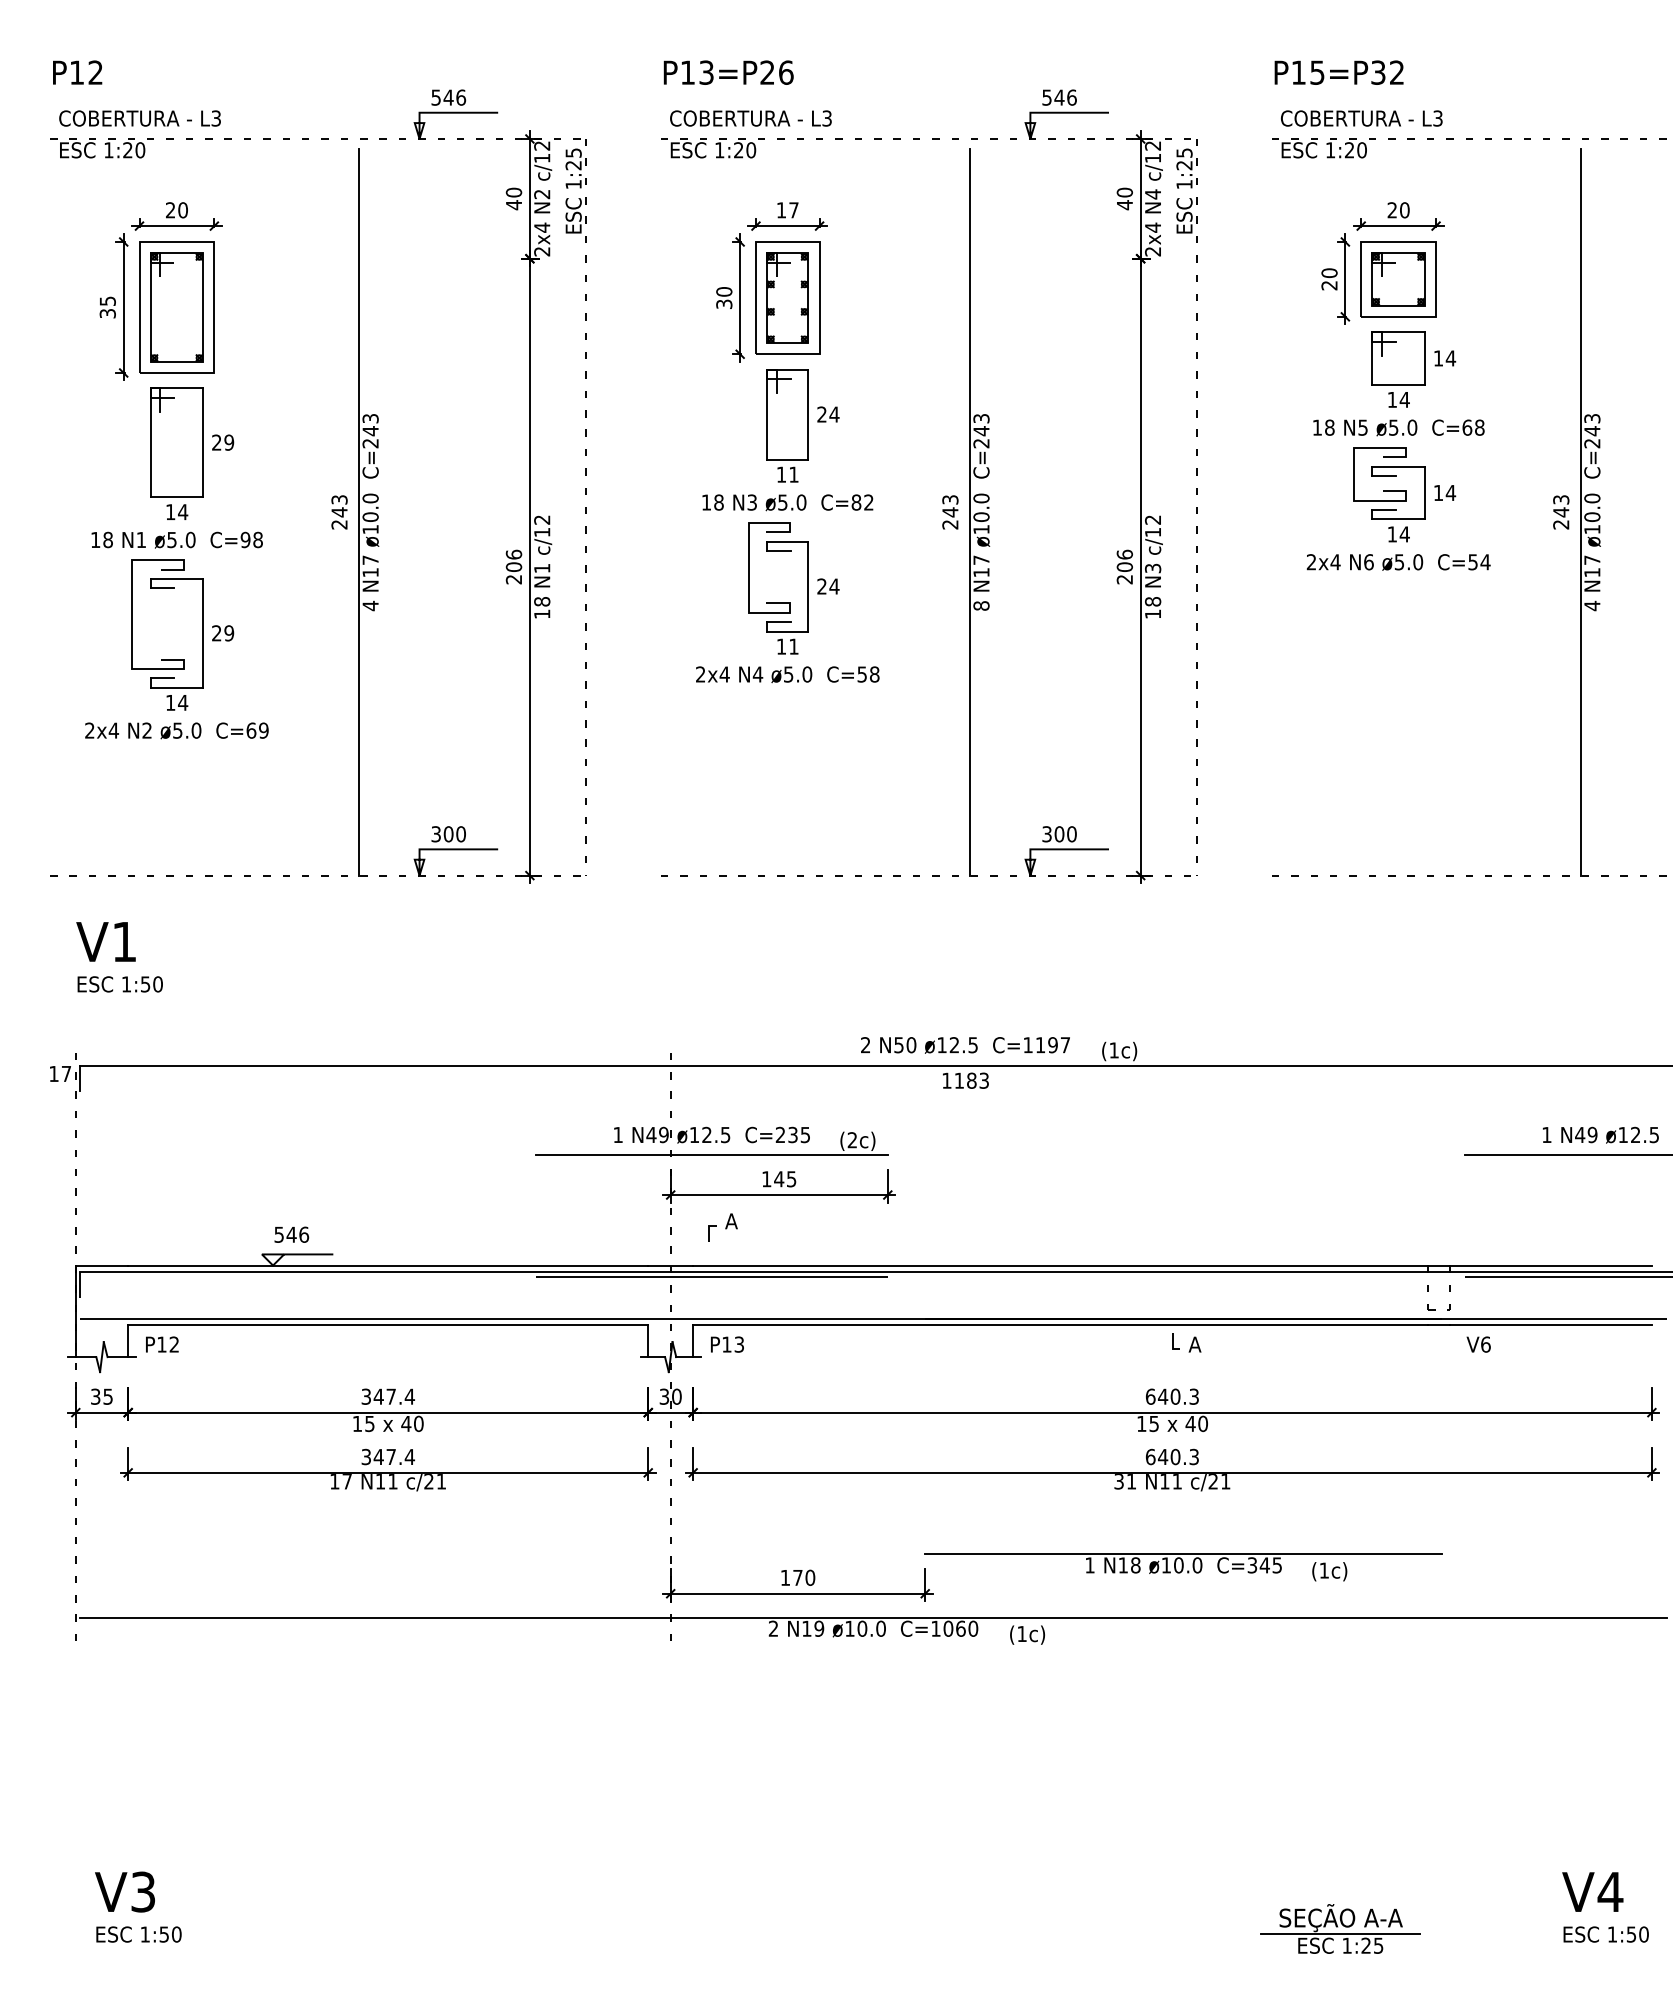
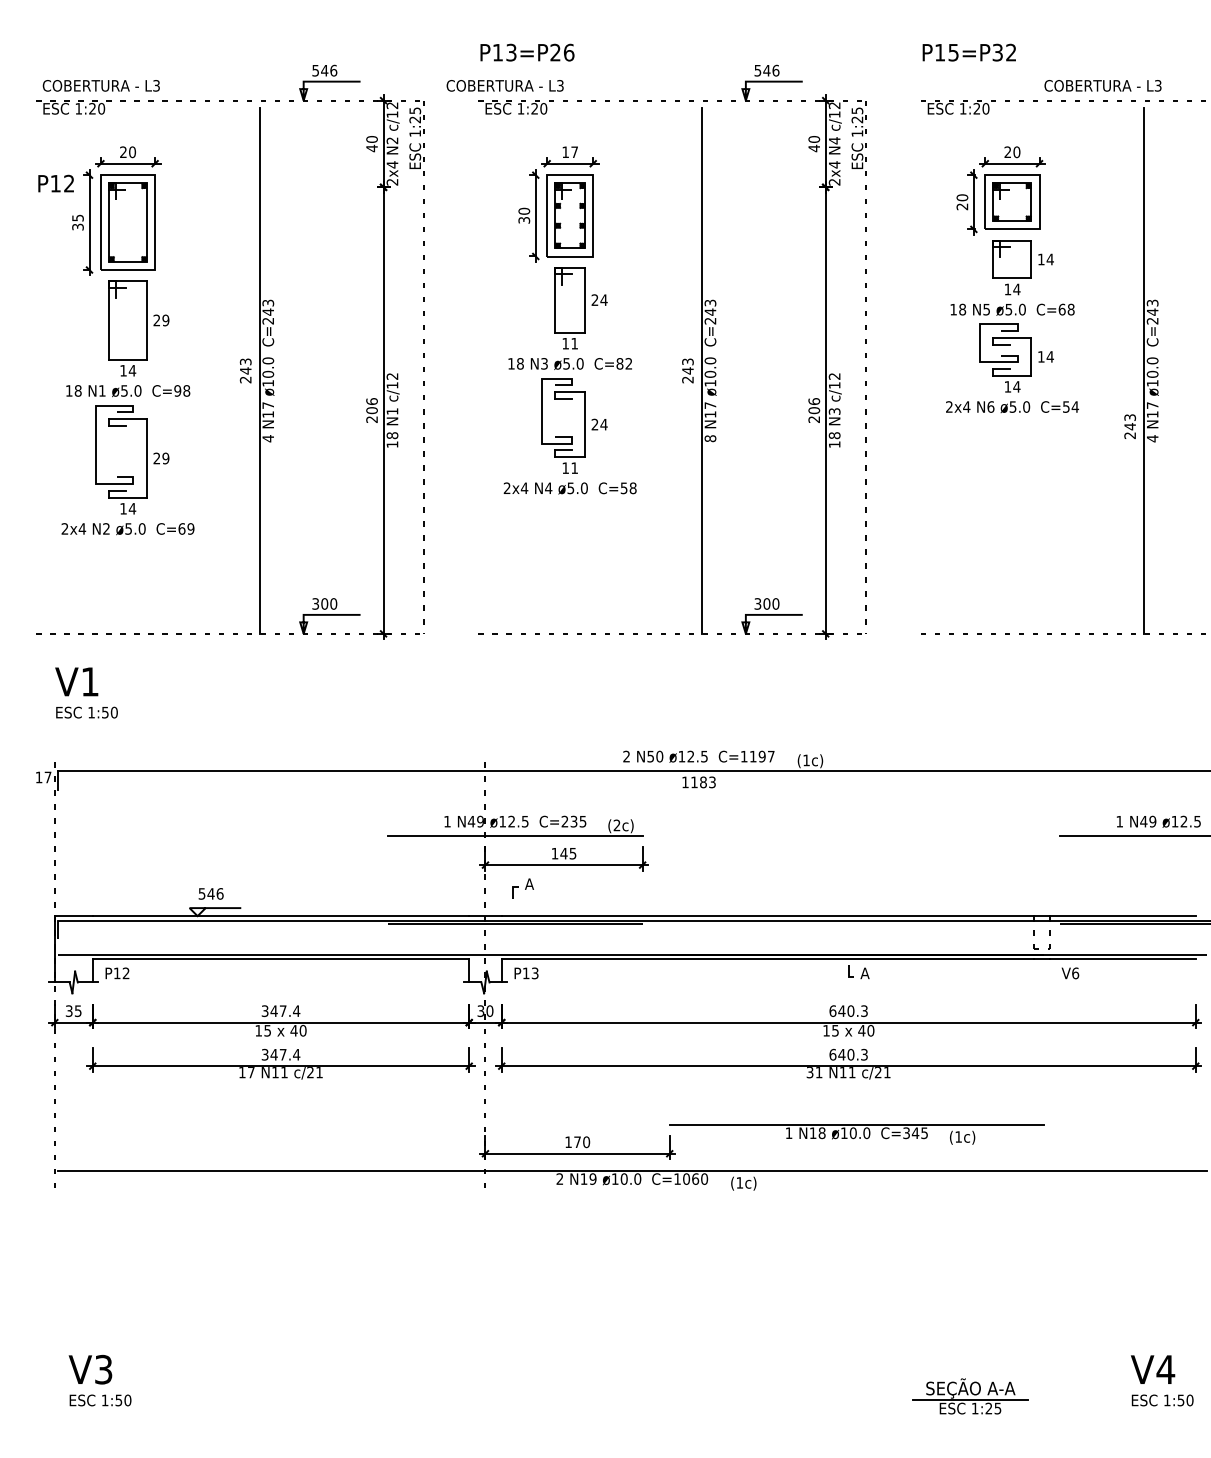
text: (77, 72) -> (56, 183), moved
text: (750, 118) -> (504, 85), moved
text: (1361, 118) -> (1102, 85), moved
text: (1561, 512) -> (1130, 426), moved

